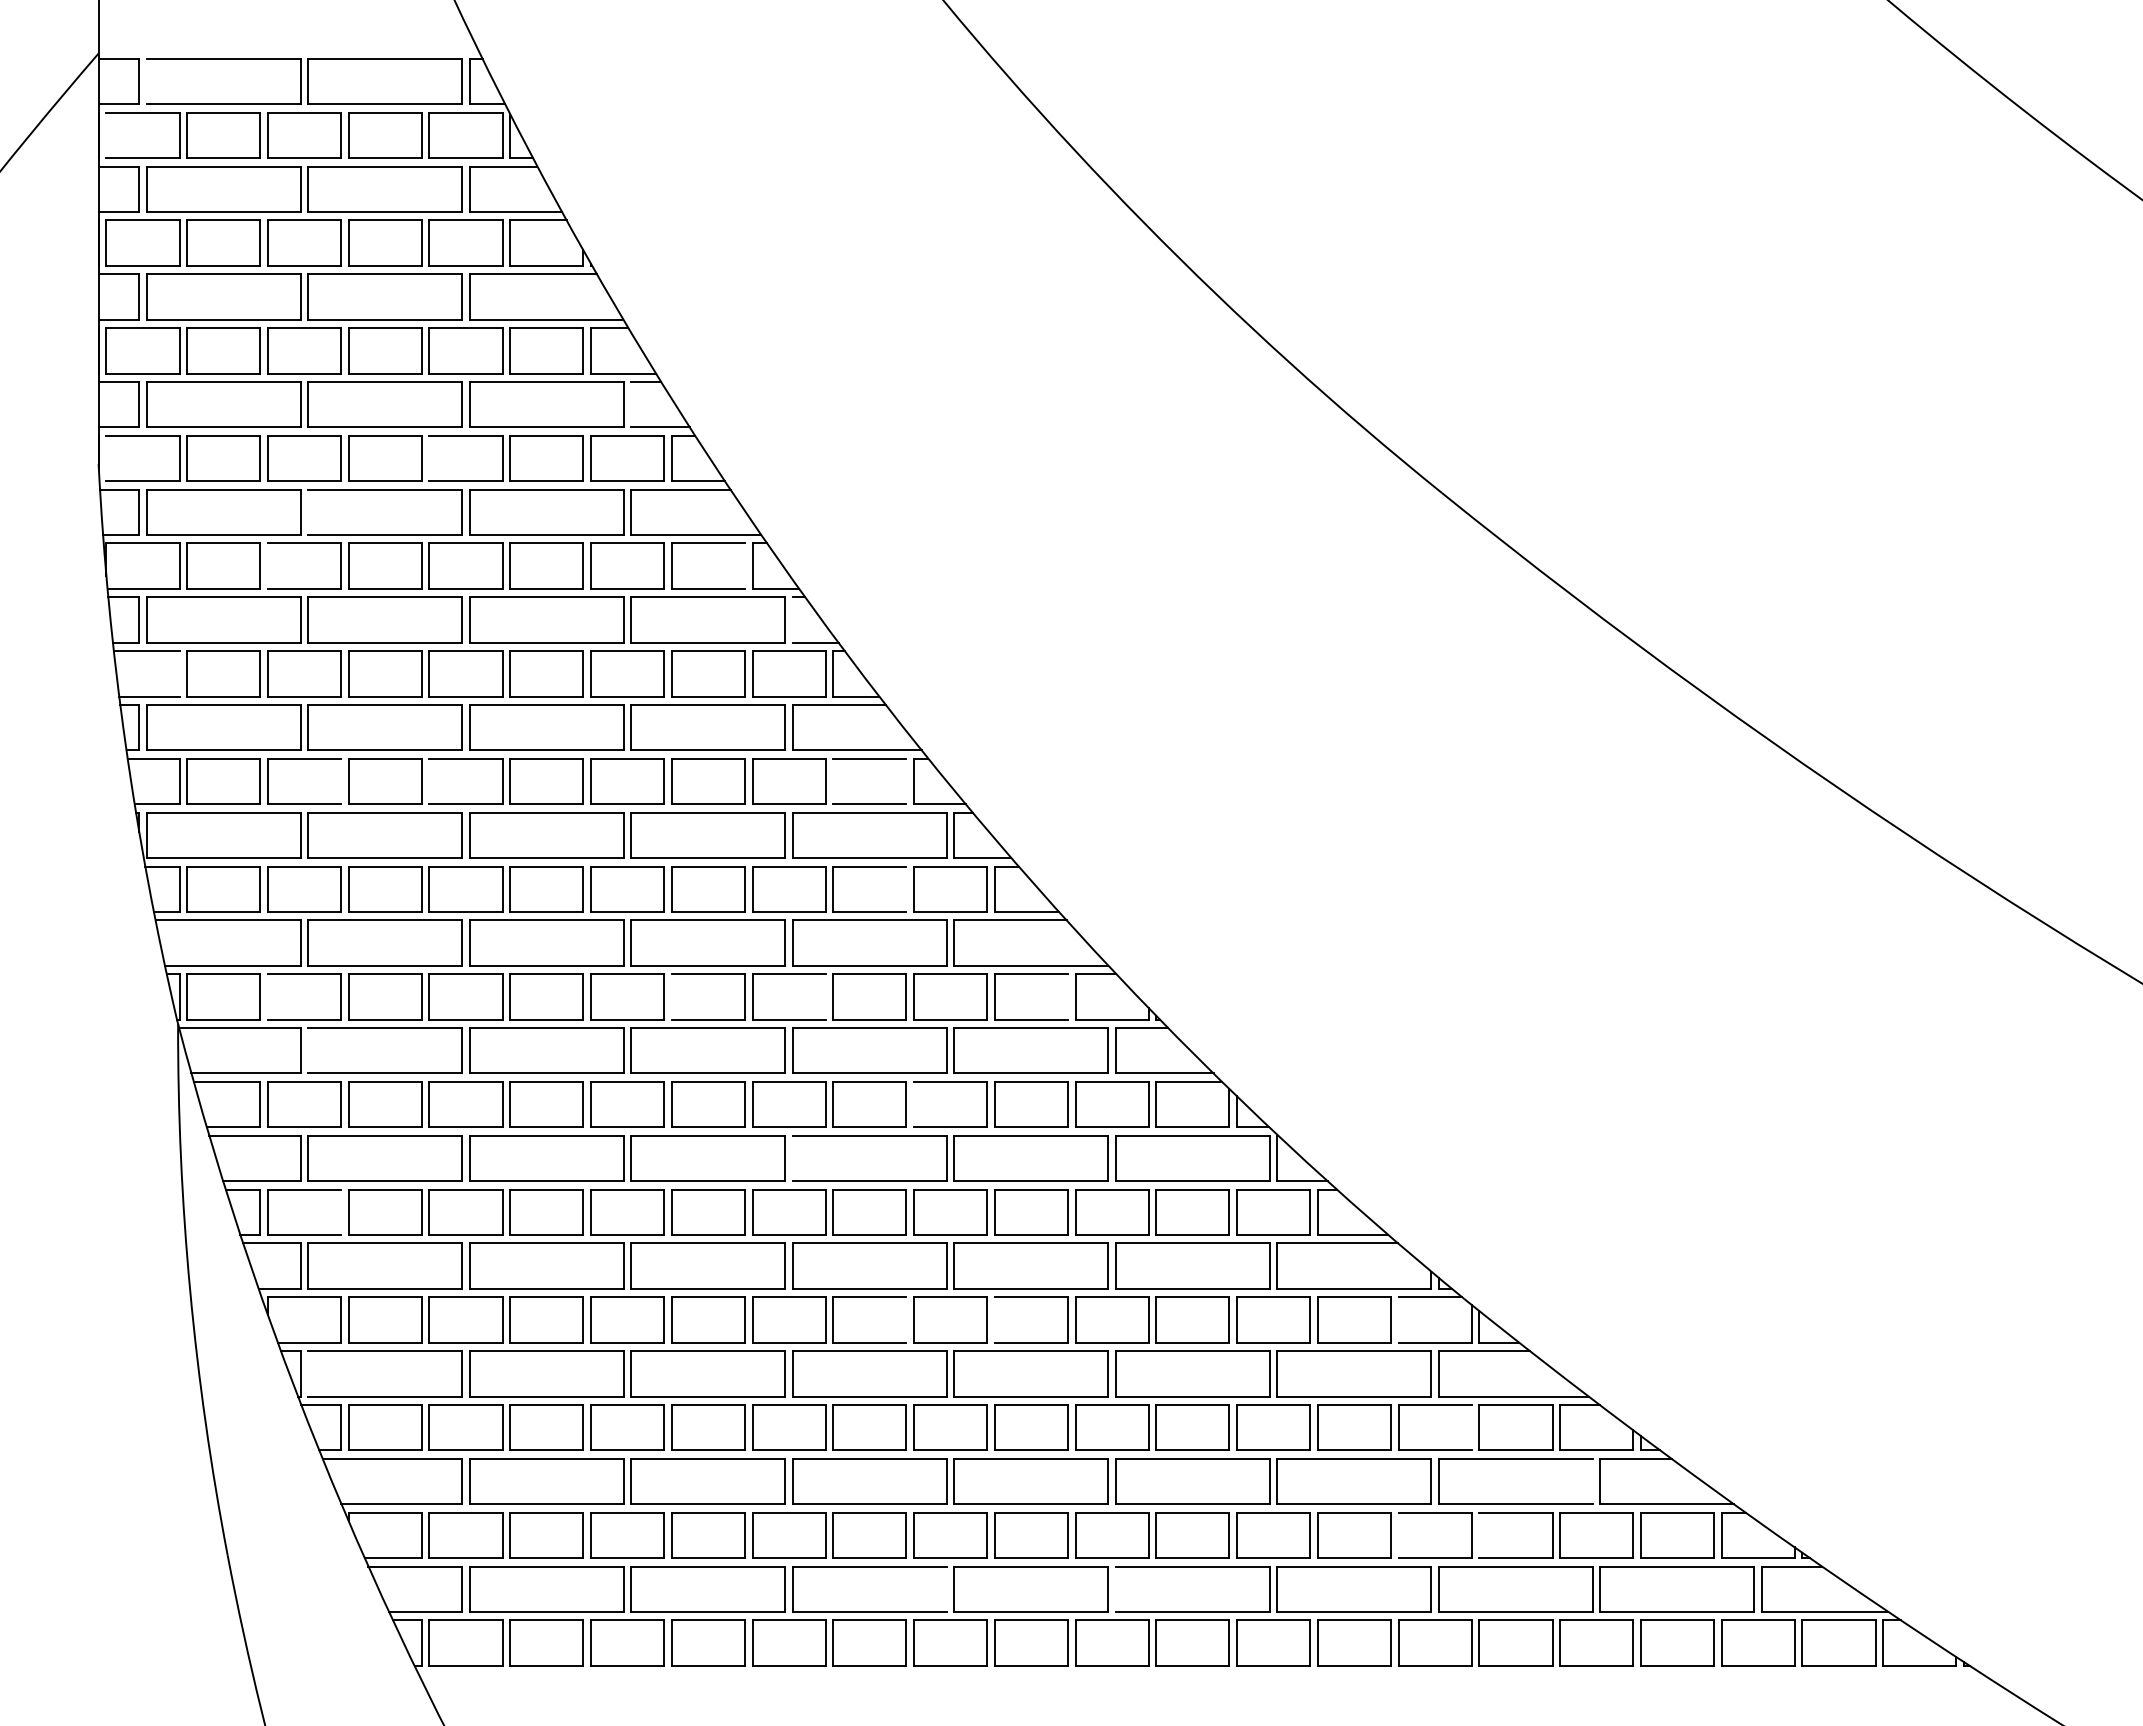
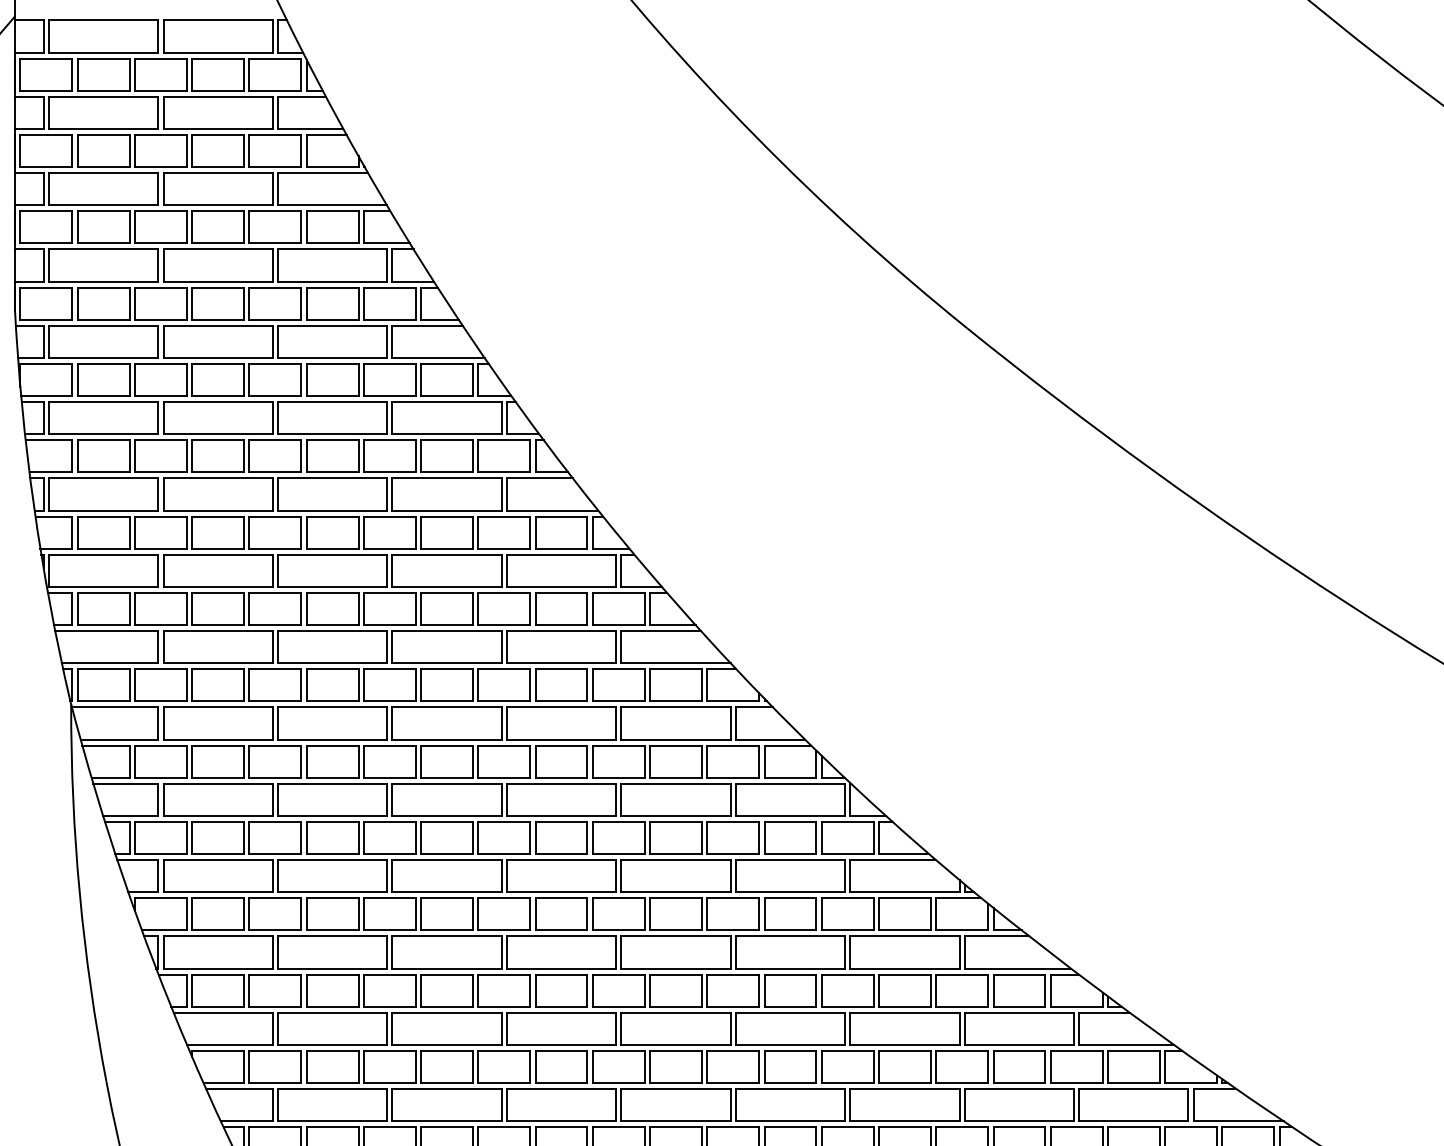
line: (146, 81) -> (48, 36), added
line: (106, 135) -> (20, 74), added
line: (631, 404) -> (392, 265), added
line: (106, 458) -> (20, 303), added
line: (429, 458) -> (249, 303), added
line: (308, 512) -> (163, 341), added
line: (267, 565) -> (134, 379), added
line: (744, 565) -> (472, 379), added
line: (792, 619) -> (506, 417), added
line: (179, 673) -> (72, 456), added
line: (341, 781) -> (187, 532), added
line: (429, 781) -> (249, 532), added
line: (833, 781) -> (535, 532), added
line: (906, 781) -> (587, 532), added
line: (906, 888) -> (587, 608), added
line: (267, 996) -> (134, 685), added
line: (671, 996) -> (420, 685), added
line: (825, 996) -> (530, 685), added
line: (1067, 996) -> (701, 685), added
line: (308, 1050) -> (163, 723), added
line: (914, 1104) -> (593, 761), added
line: (792, 1158) -> (506, 799), added
line: (341, 1212) -> (187, 838), added
line: (906, 1319) -> (587, 913), added
line: (994, 1319) -> (649, 913), added
line: (1398, 1319) -> (936, 913), added
line: (308, 1373) -> (163, 952), added
line: (1471, 1427) -> (987, 990), added
line: (1592, 1481) -> (1073, 1028), added
line: (1398, 1535) -> (936, 1067), added
line: (1479, 1535) -> (993, 1067), added
line: (946, 1588) -> (615, 1104), added
line: (1115, 1588) -> (735, 1104), added

